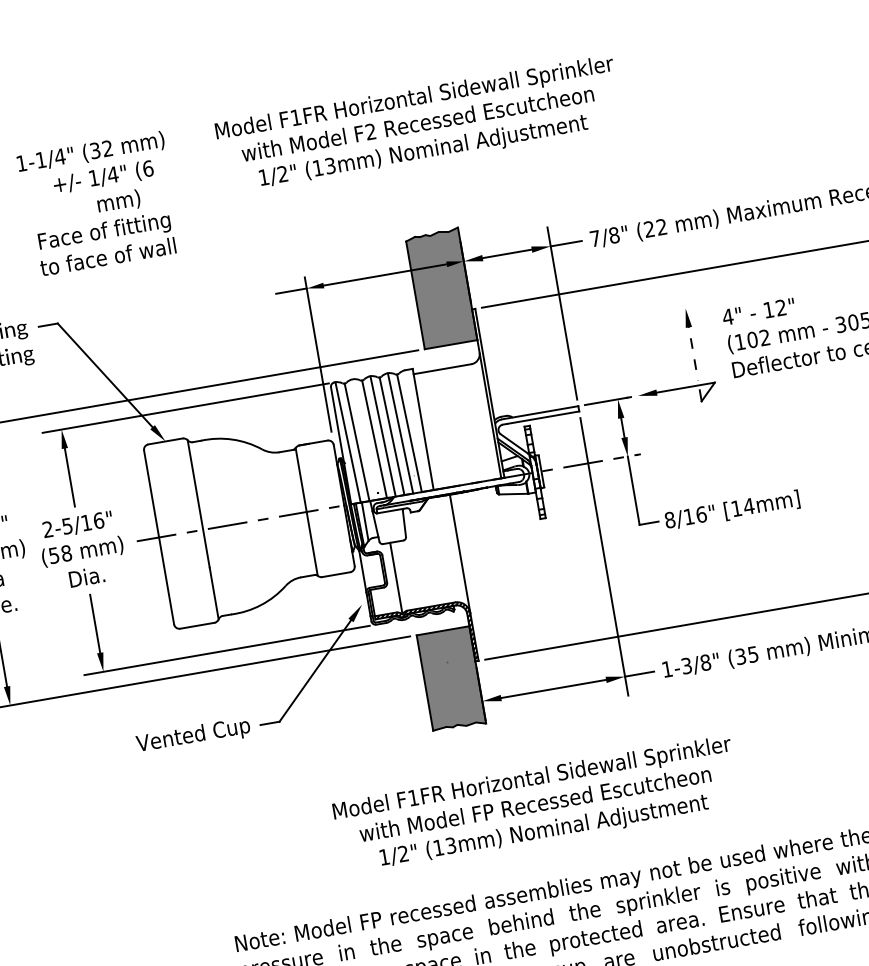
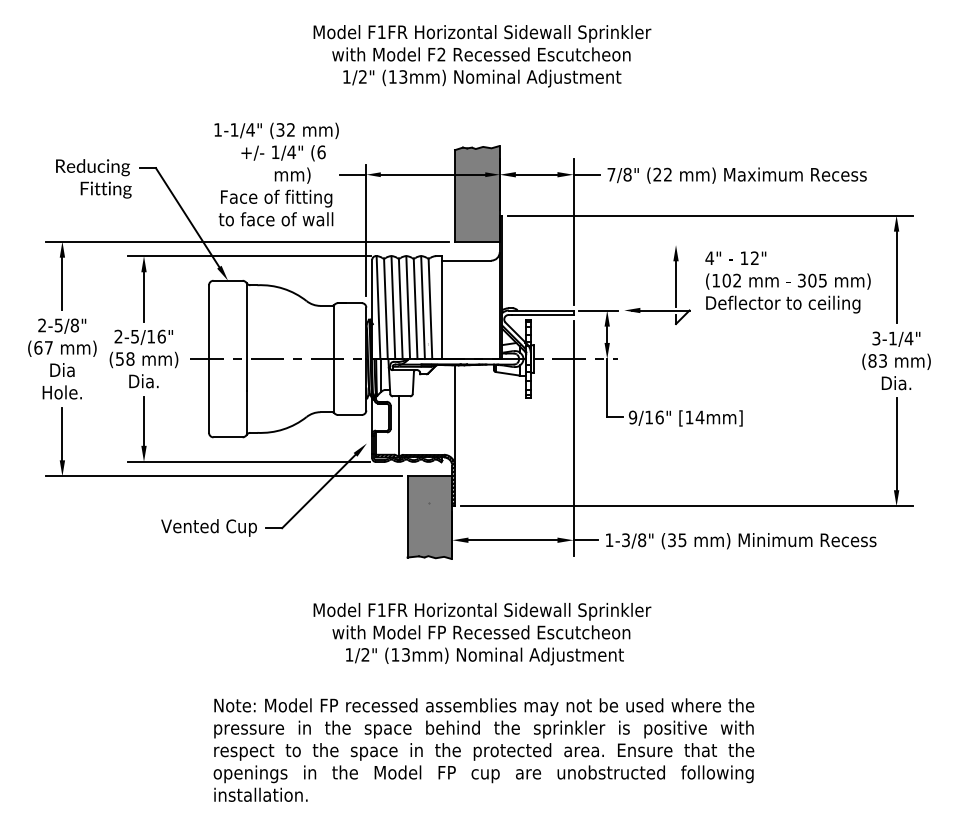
text: (99, 203) -> (276, 174), moved
line: (693, 348) -> (676, 279), dashed -> solid
line: (365, 439) -> (393, 307), added
text: (669, 520) -> (632, 417), 8/16" -> 9/16"

